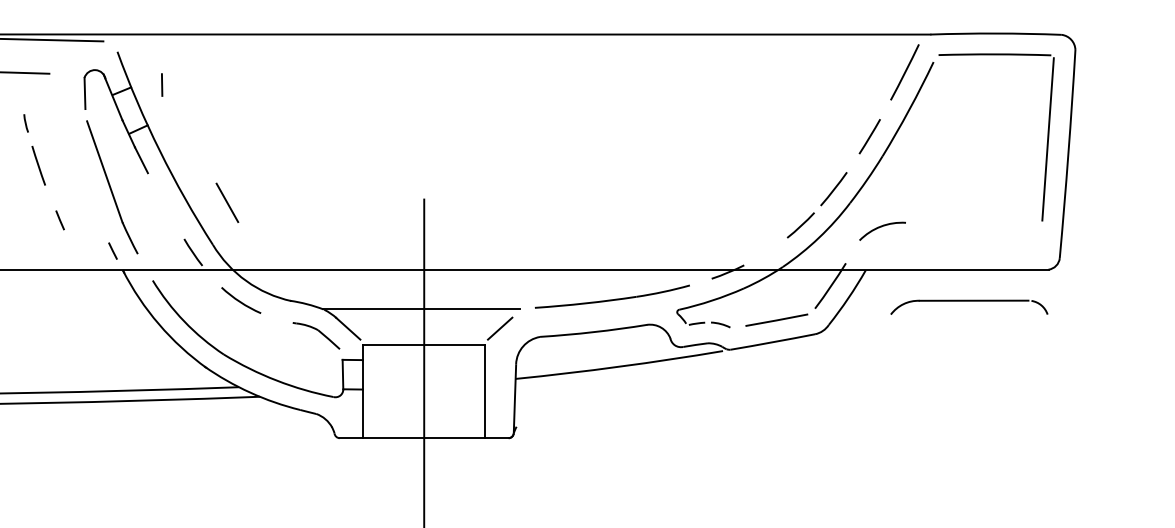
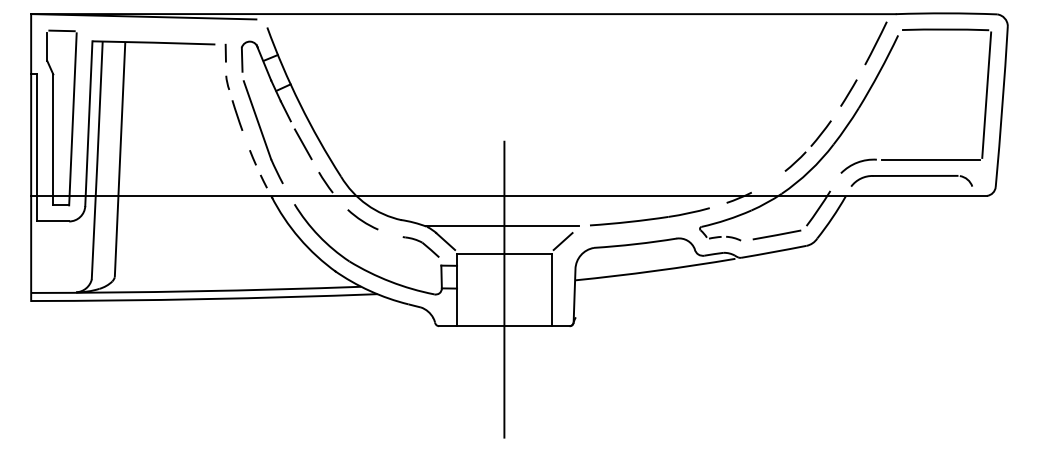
line: (161, 84) -> (225, 52), moved
line: (25, 122) -> (227, 82), moved
line: (38, 165) -> (237, 115), moved
line: (226, 203) -> (302, 144), moved
line: (59, 219) -> (252, 157), moved
line: (976, 222) -> (931, 159), added
part: (968, 306) -> (911, 180), moved

